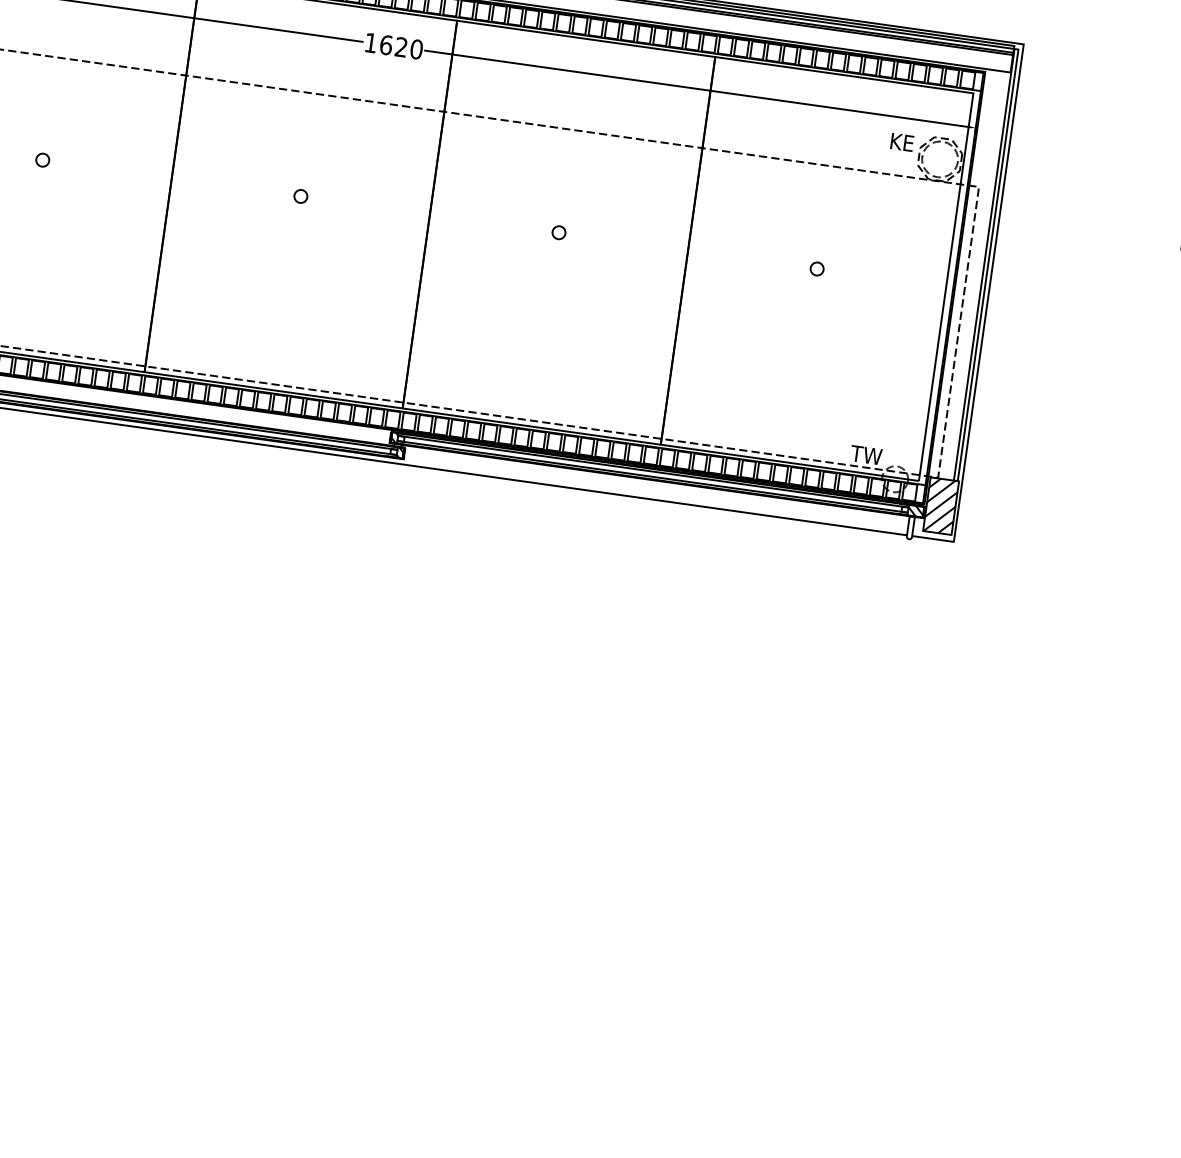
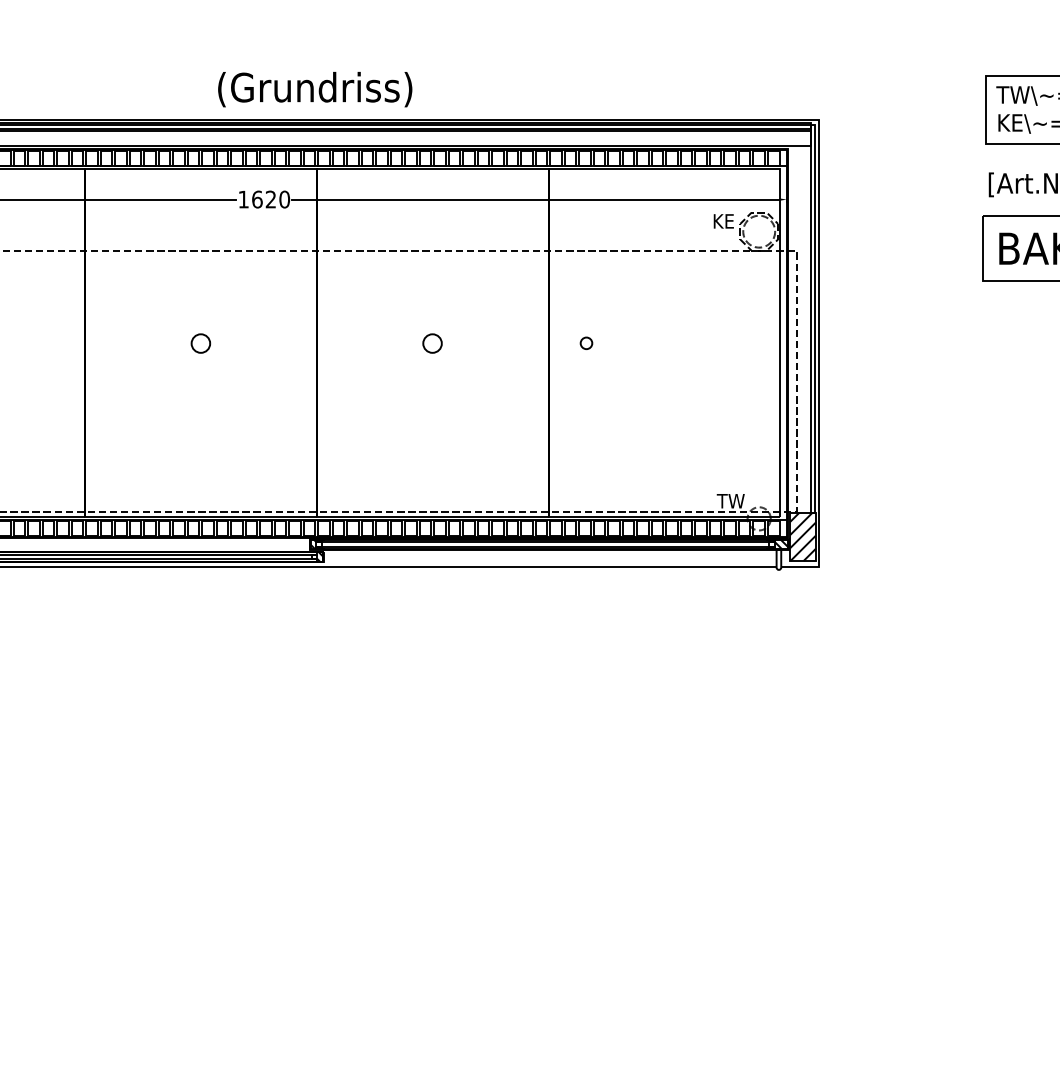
circle: (300, 195) -> (200, 342), size x1.6
circle: (558, 231) -> (432, 342), size x1.6
circle: (817, 268) -> (586, 342), moved

